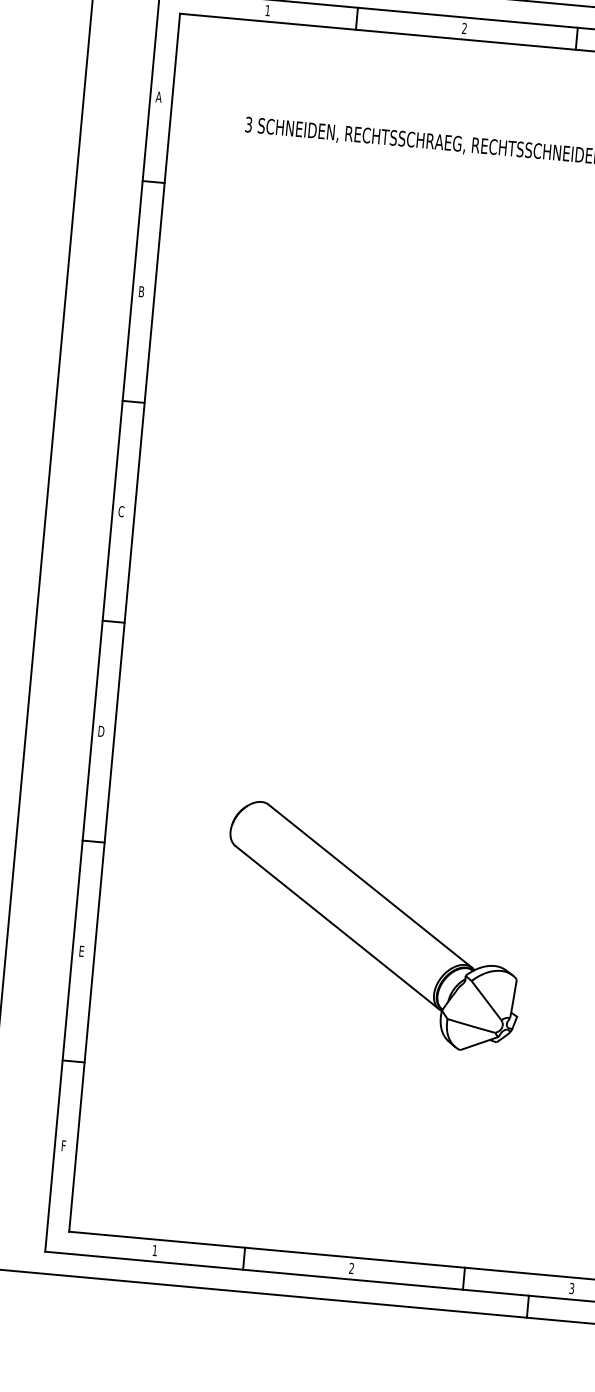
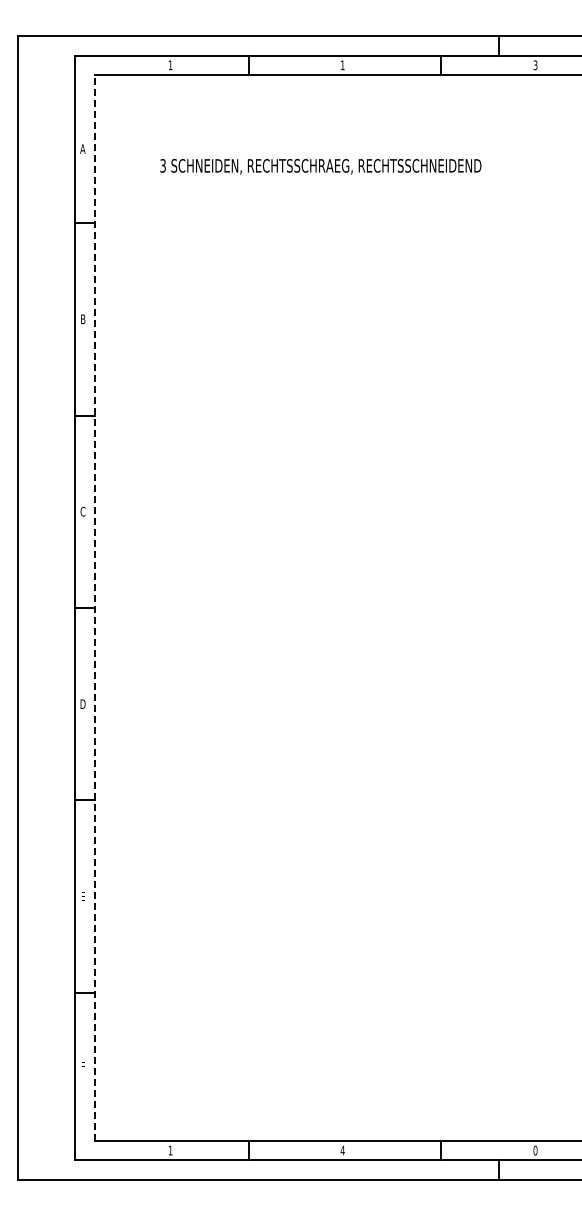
text: (464, 27) -> (342, 64), 2 -> 1
line: (124, 622) -> (94, 607), solid -> dashed
part: (373, 927) -> (334, 852), removed
text: (351, 1268) -> (342, 1150), 2 -> 4
text: (571, 1288) -> (535, 1150), 3 -> 0

